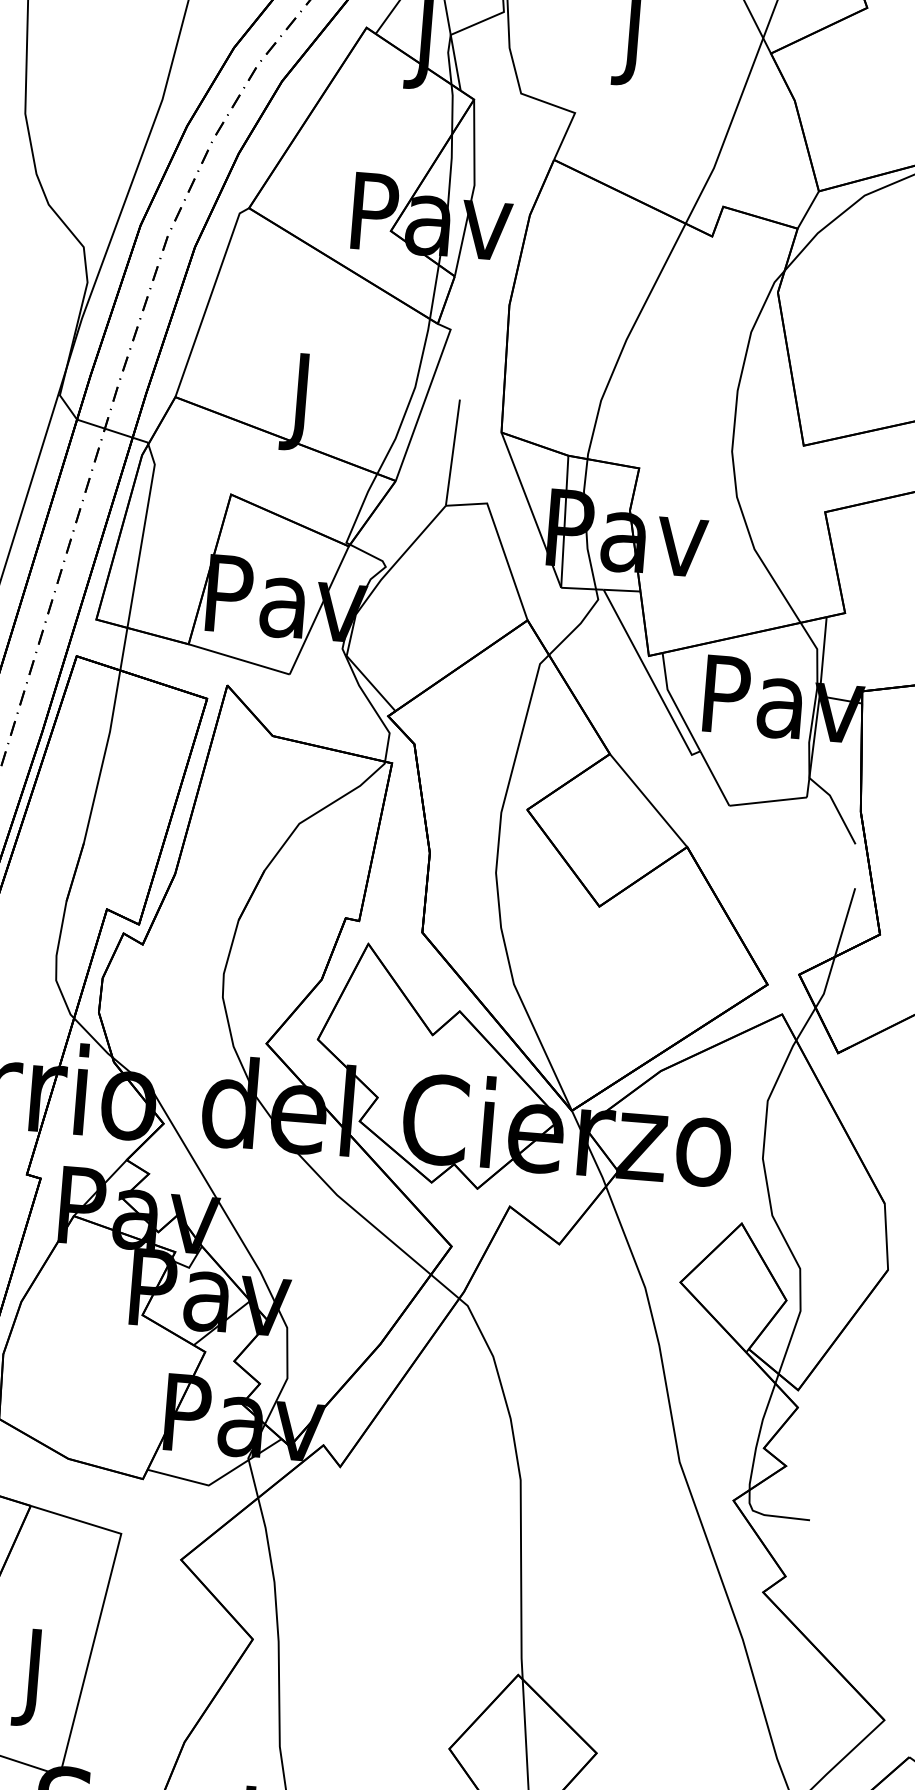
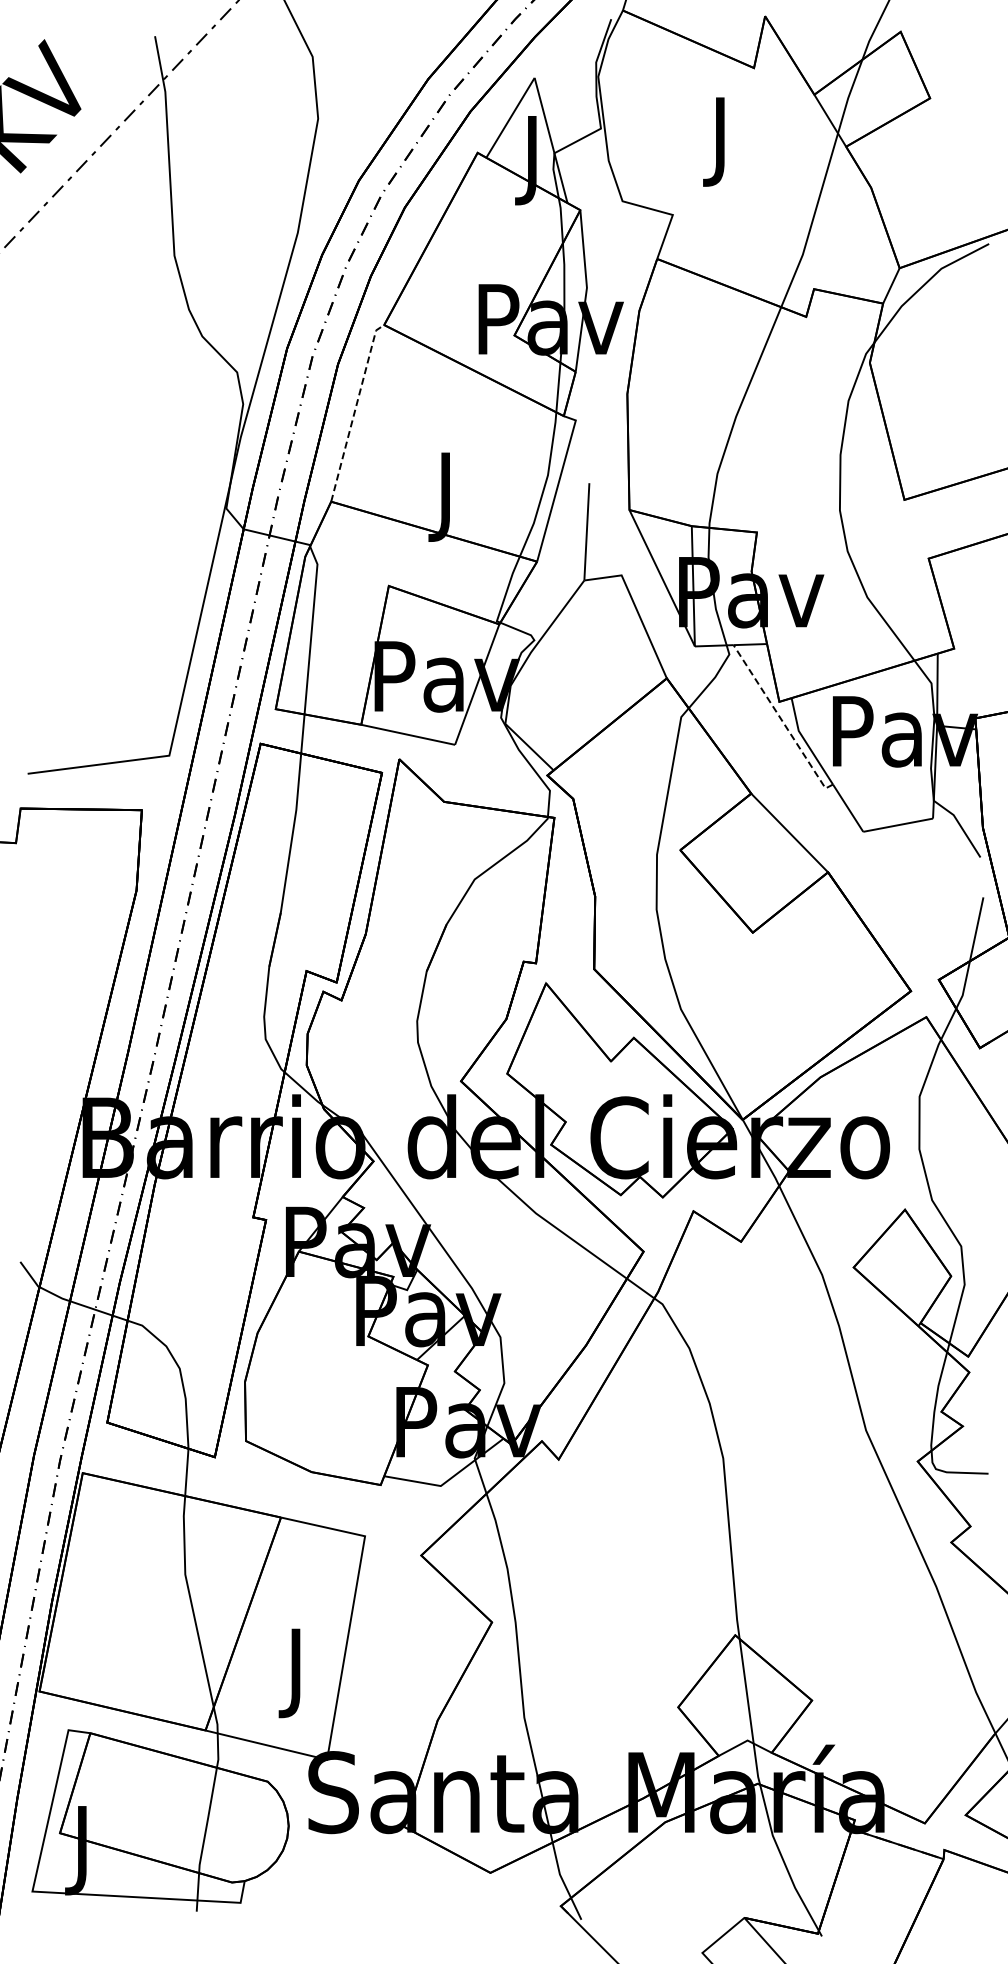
line: (210, 299) -> (355, 410), solid -> dashed
line: (650, 676) -> (782, 720), solid -> dashed

